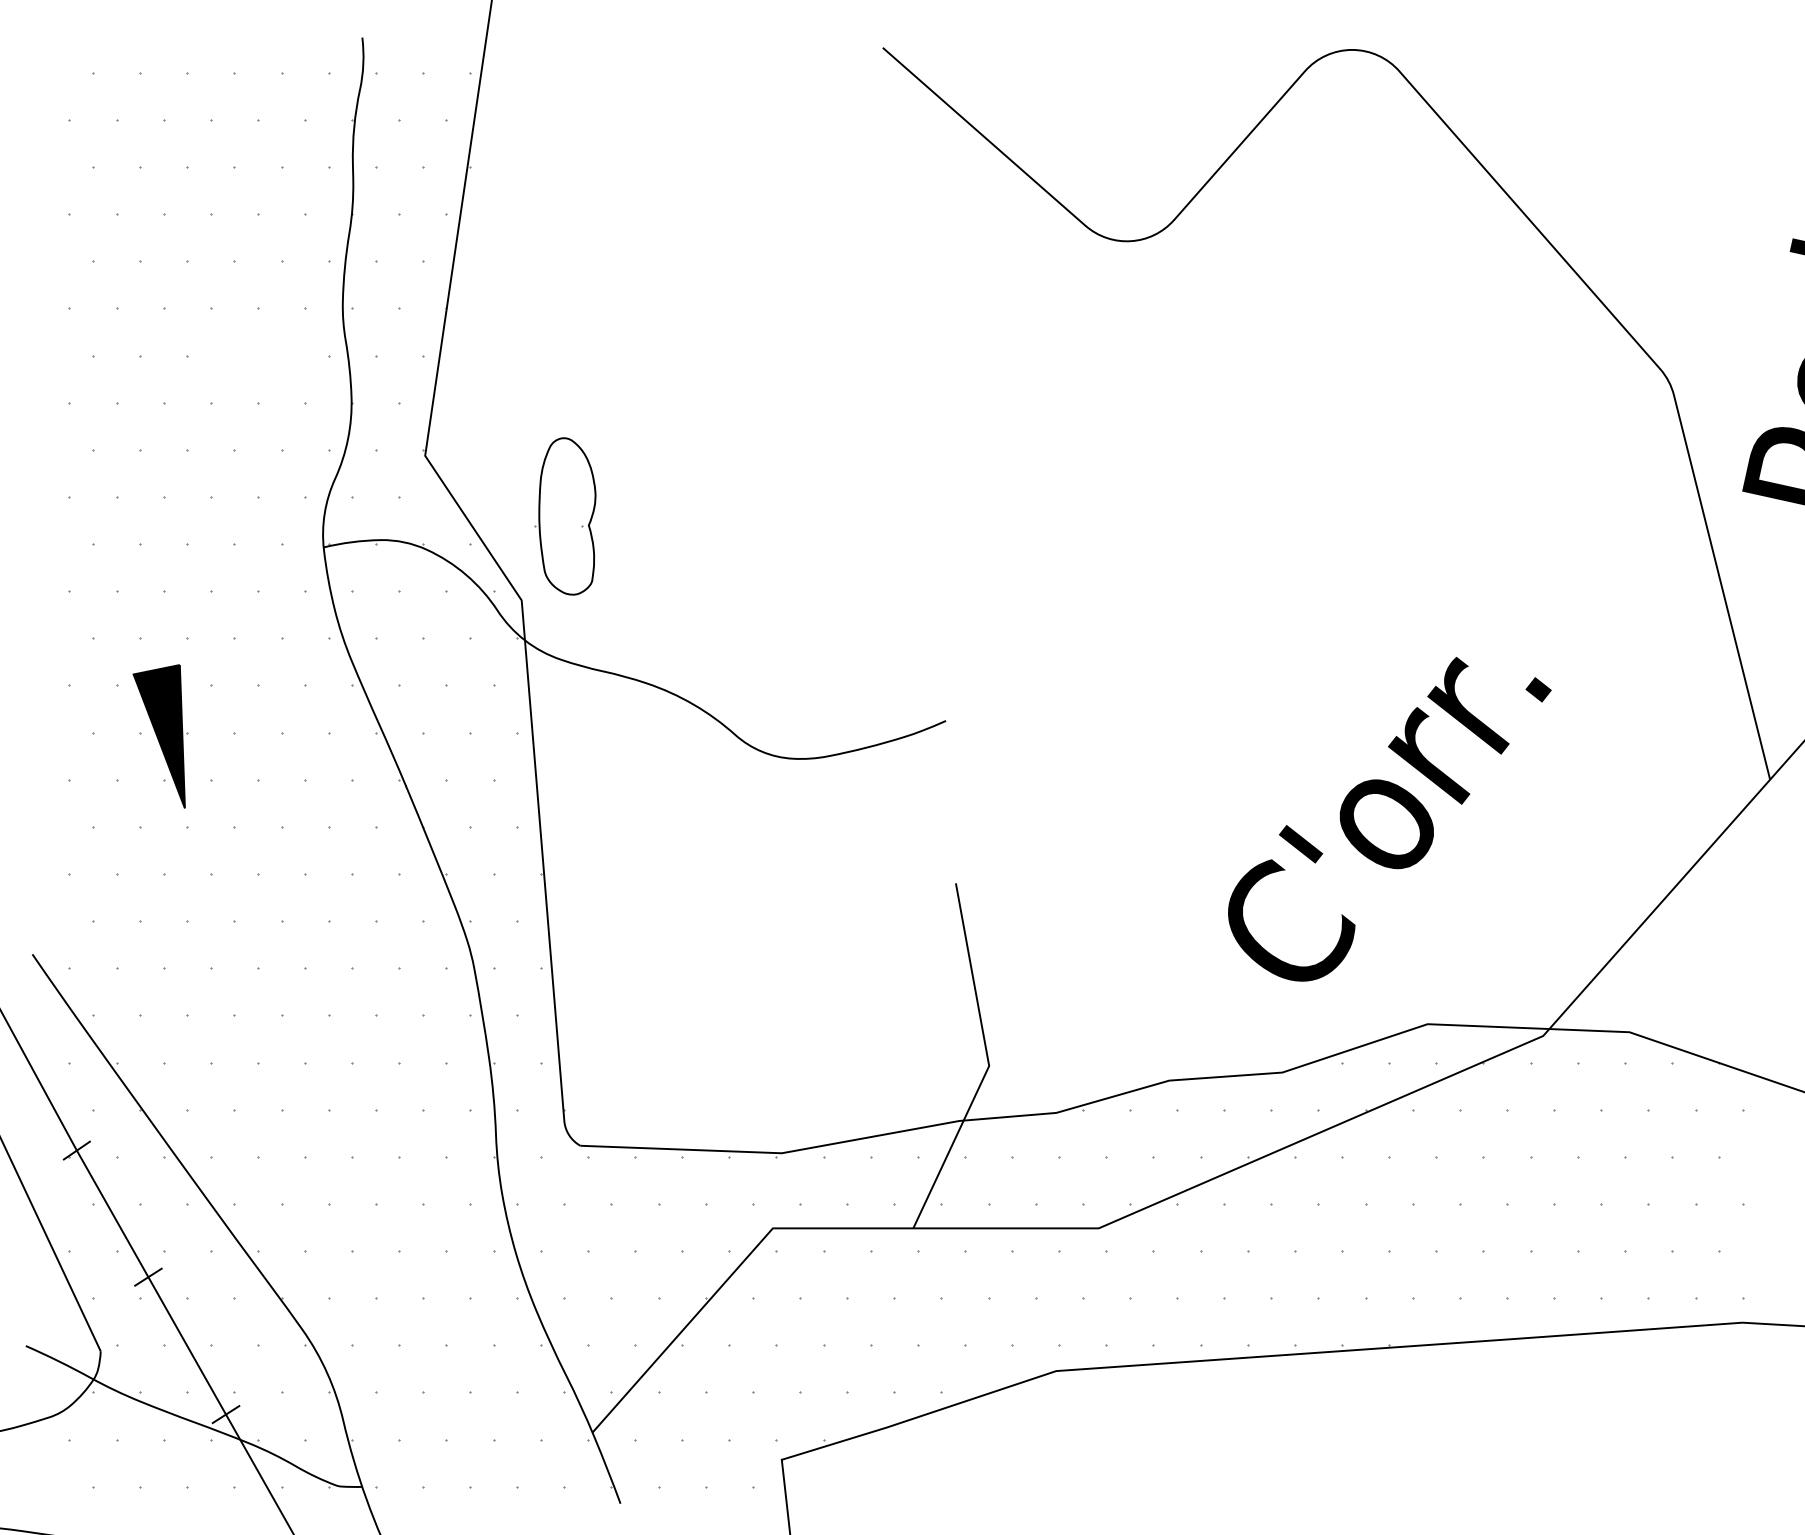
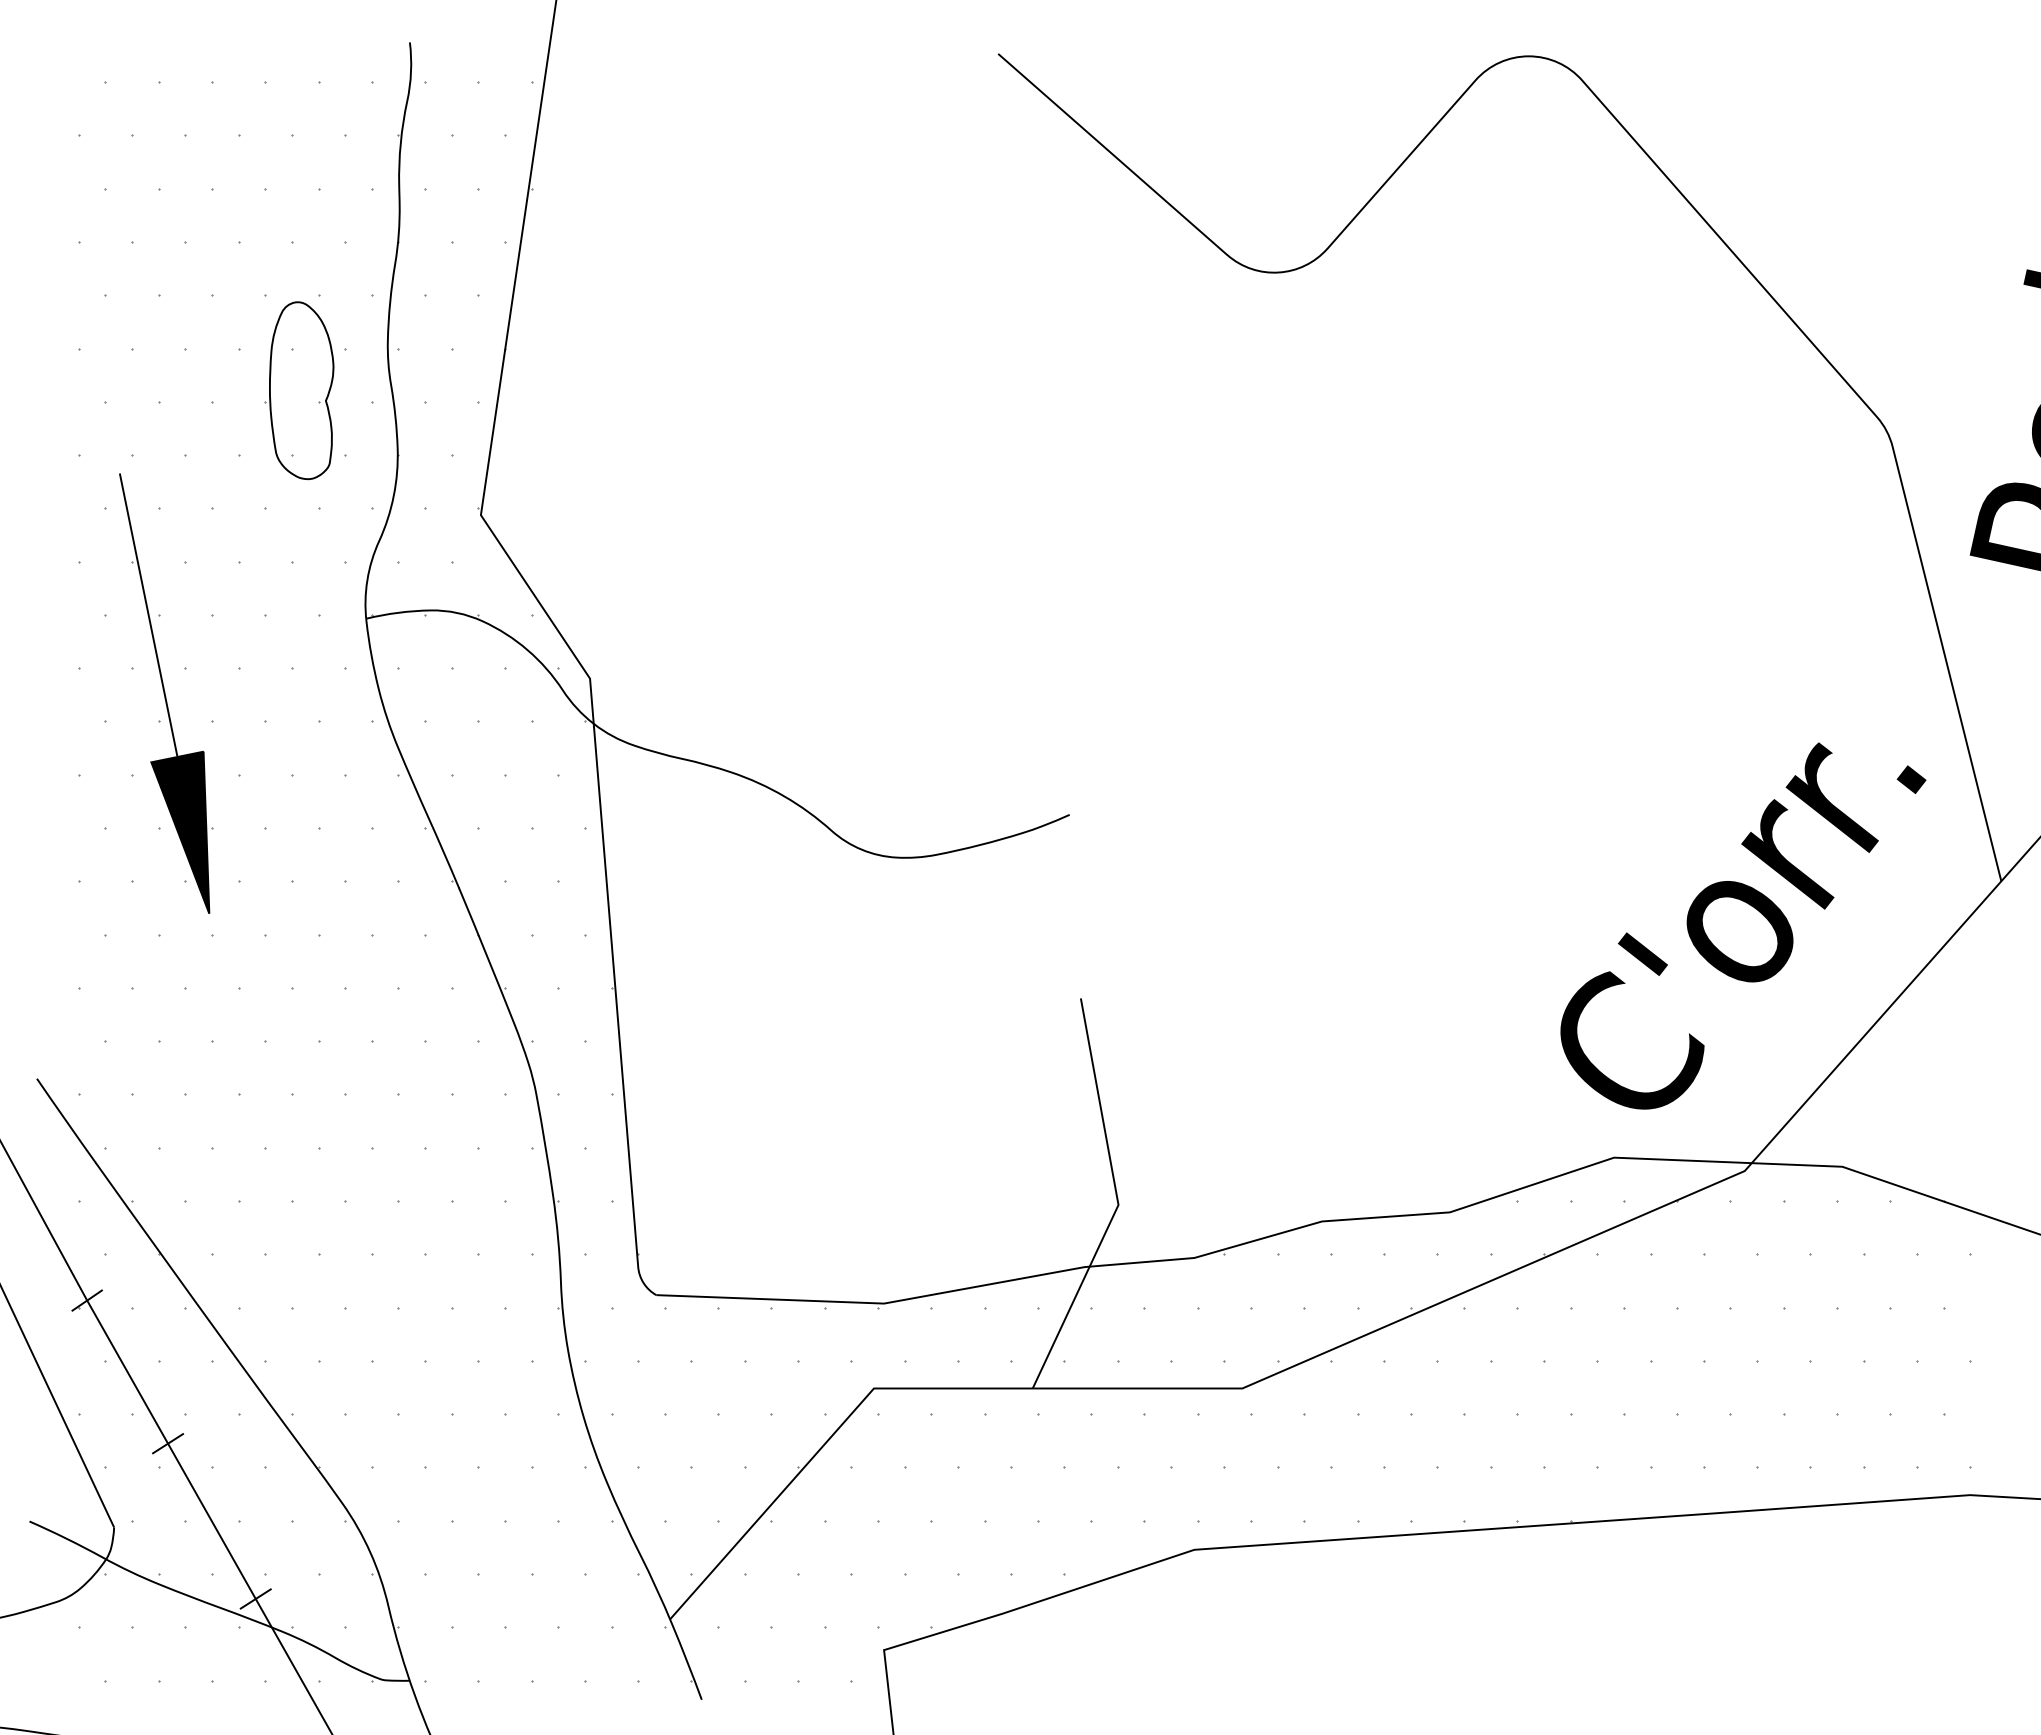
part: (565, 516) -> (299, 390), moved
line: (131, 544) -> (148, 615), added
text: (1389, 818) -> (1743, 925), moved

